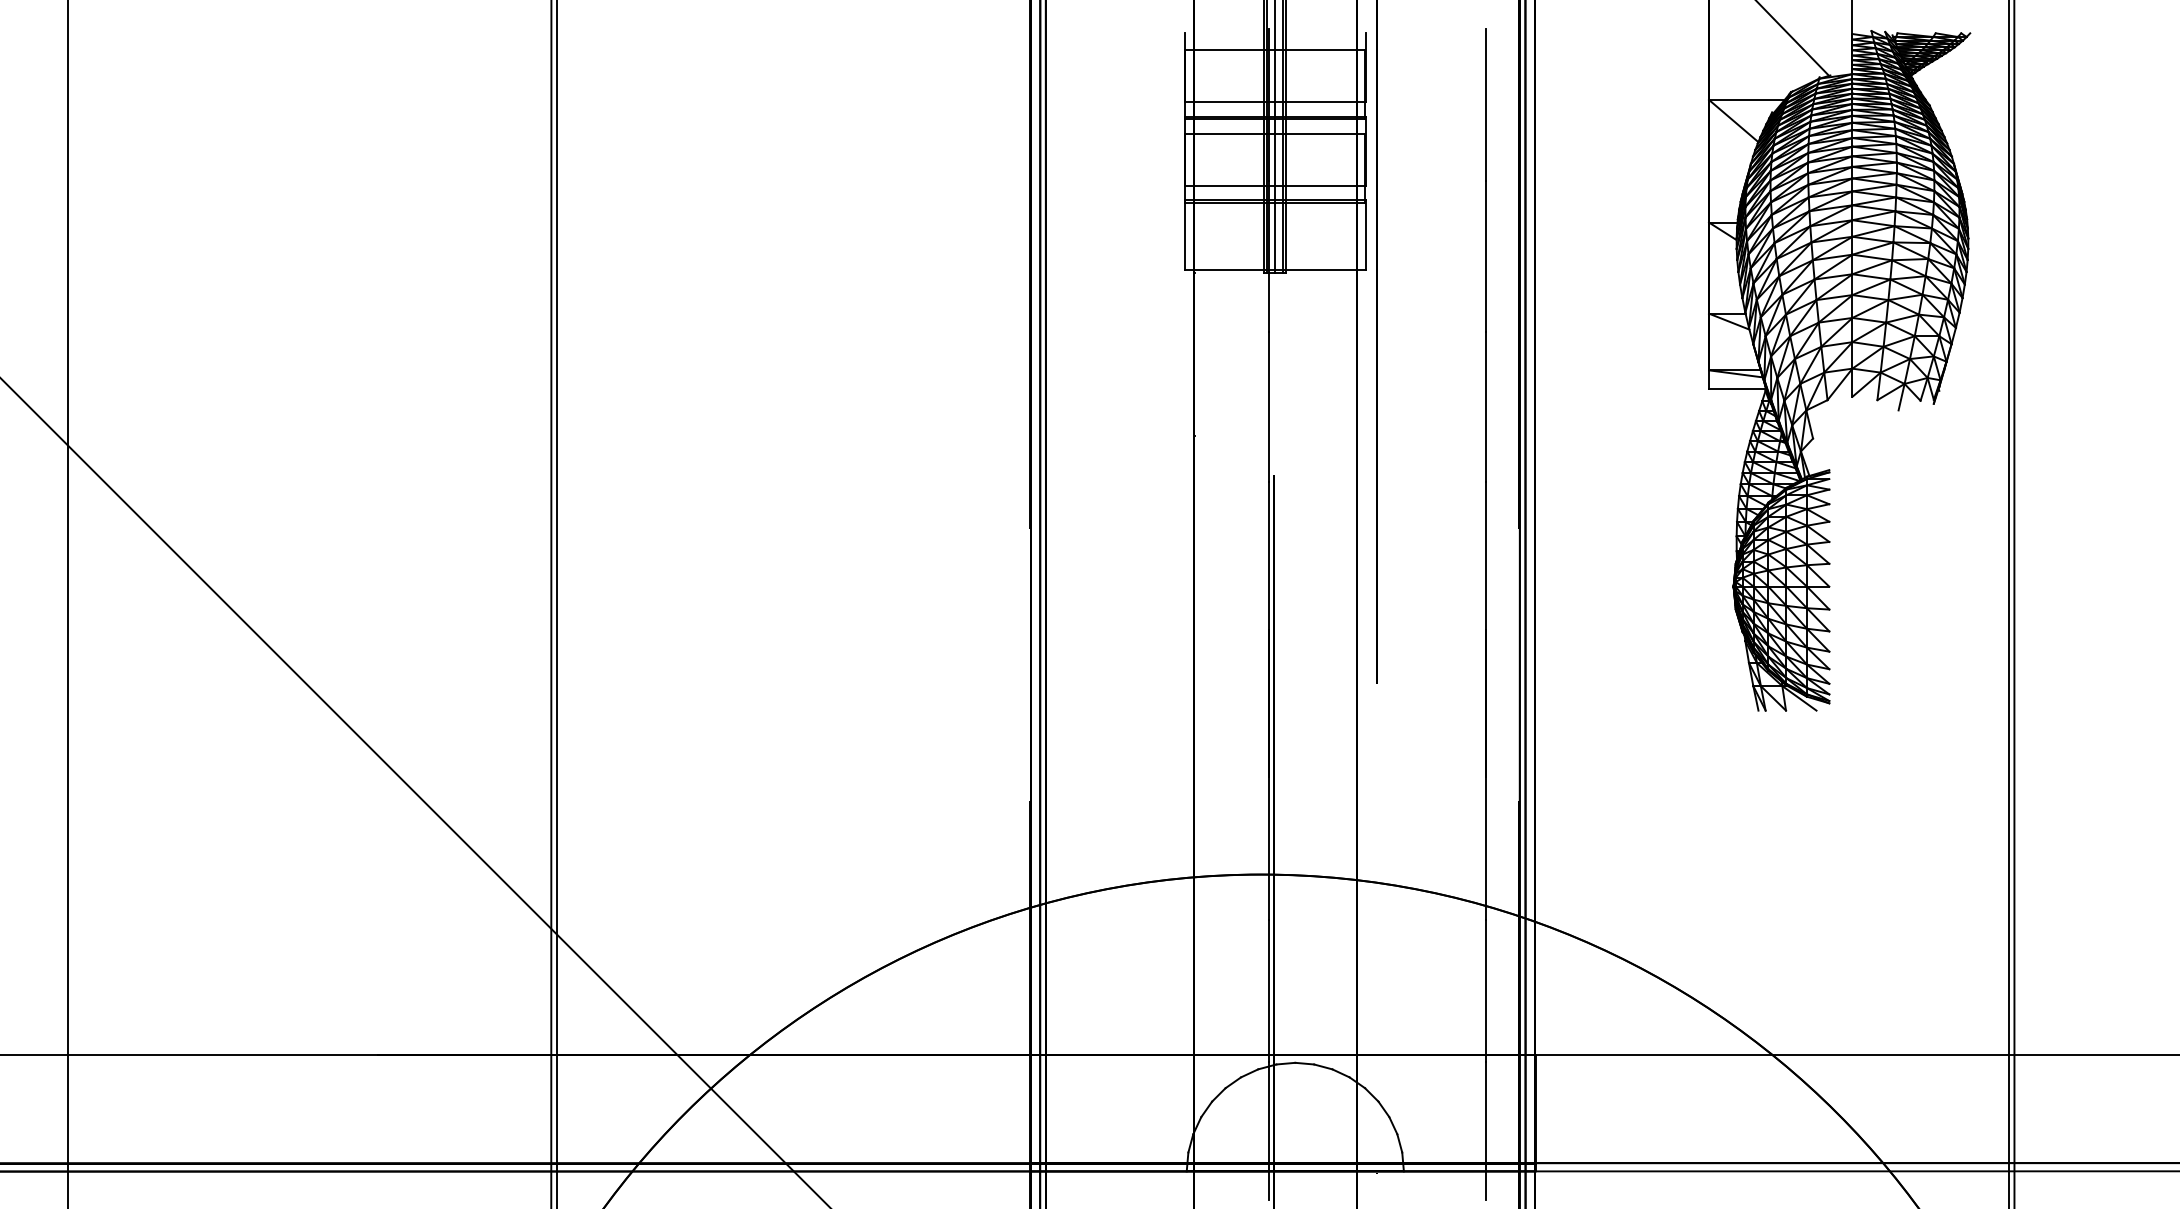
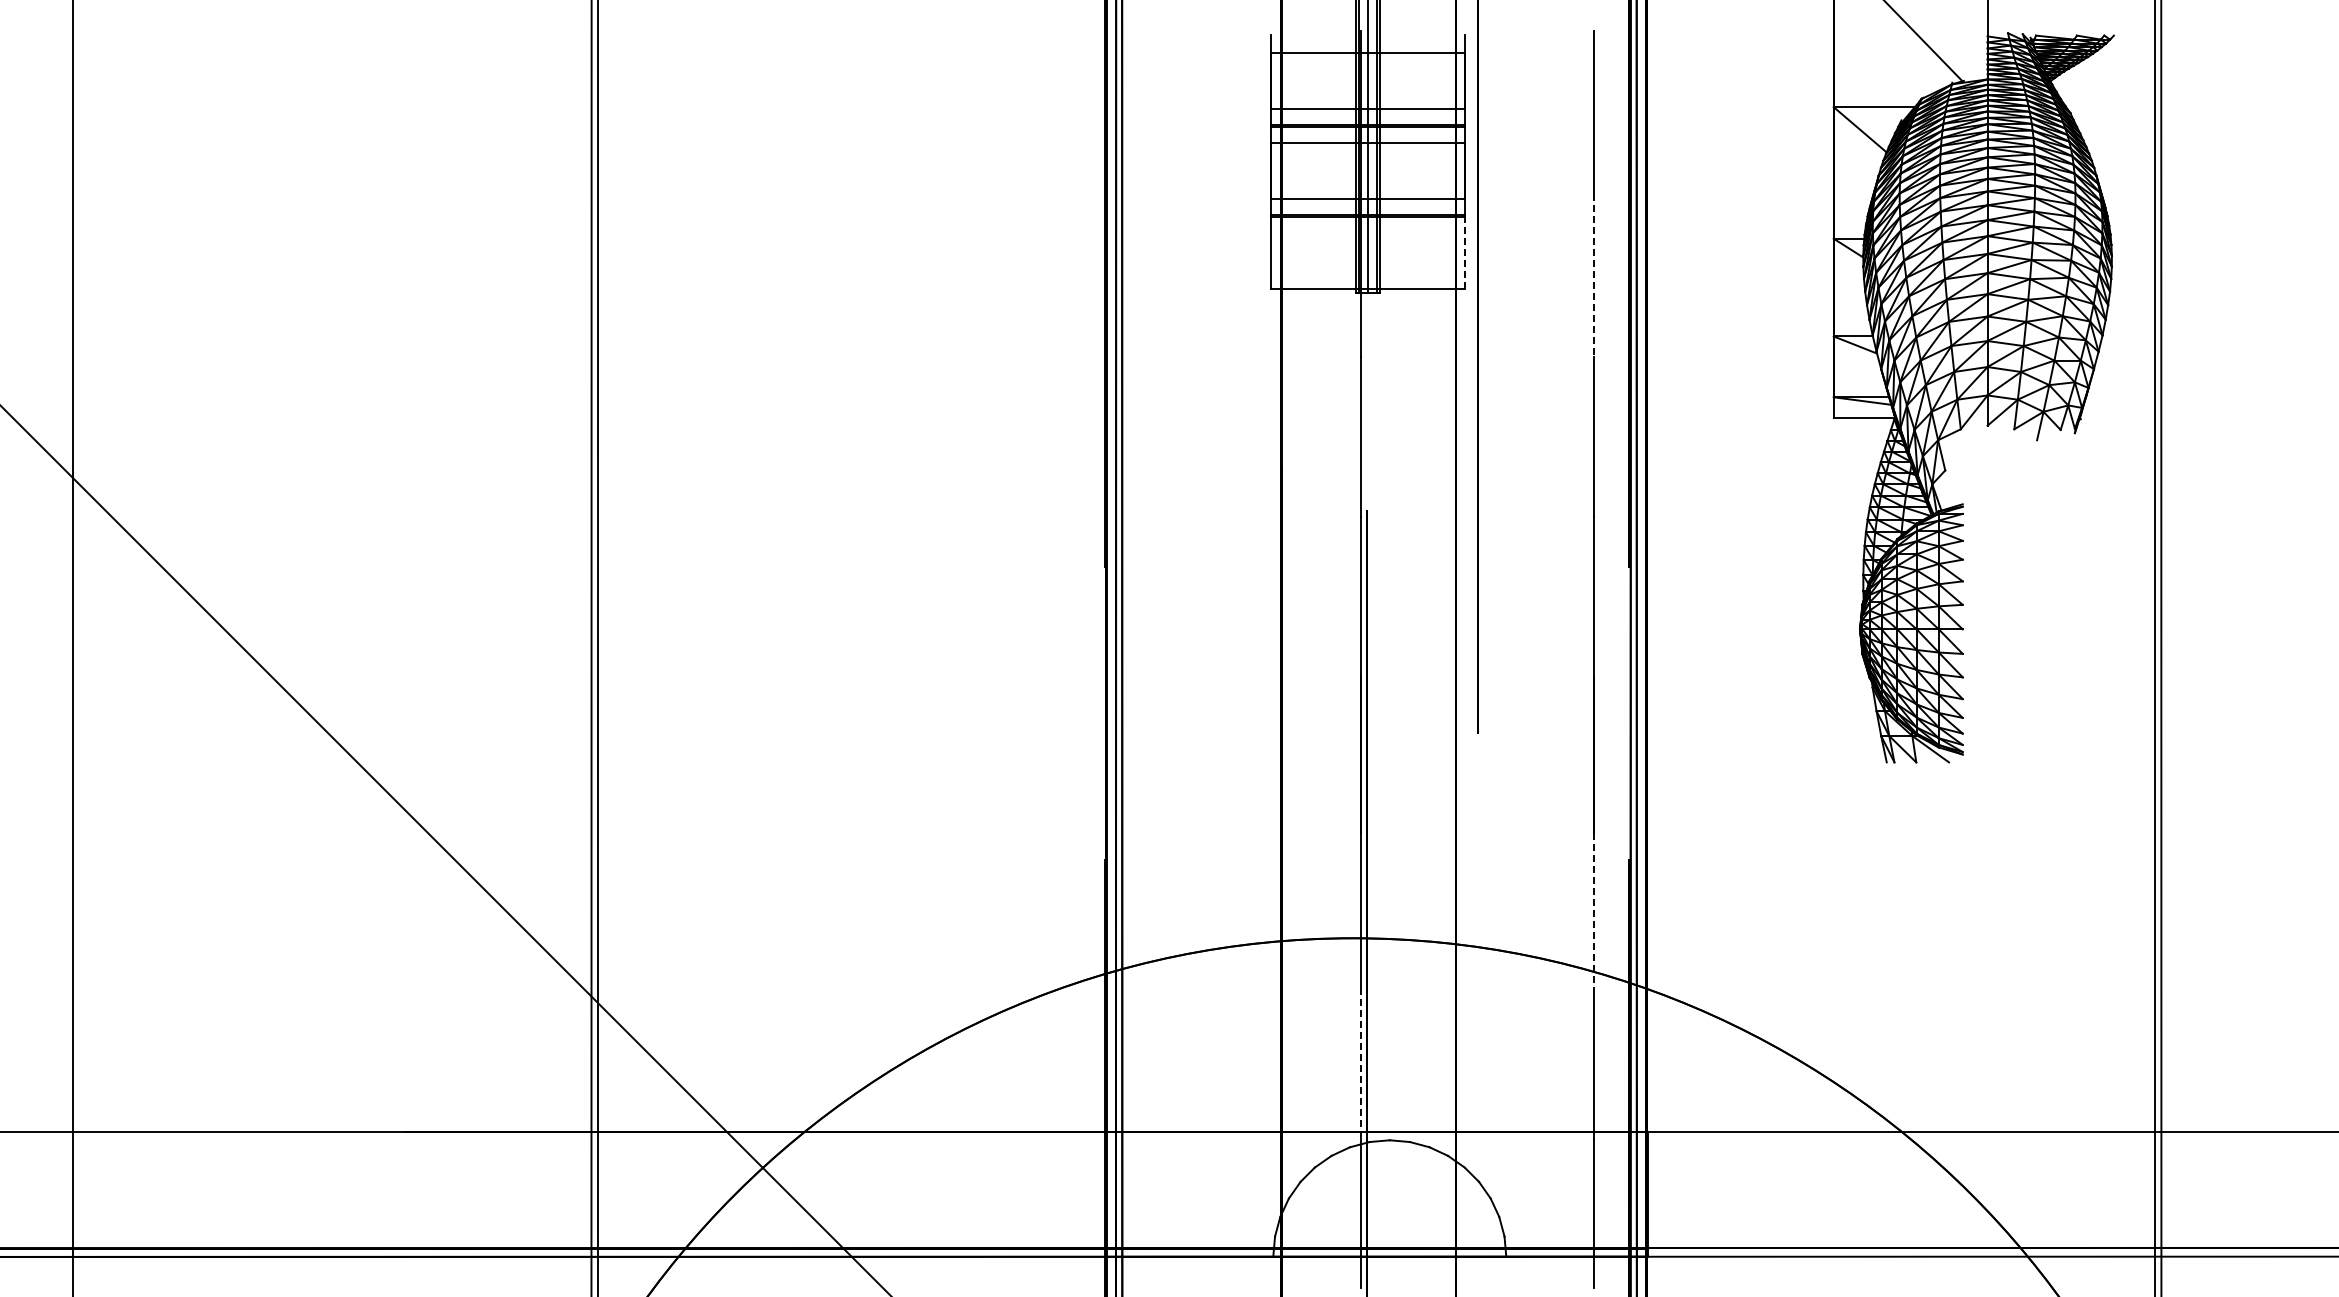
line: (1365, 234) -> (1465, 251), solid -> dashed
line: (1486, 256) -> (1594, 275), solid -> dashed
line: (1486, 848) -> (1594, 910), solid -> dashed
line: (1268, 991) -> (1361, 1063), solid -> dashed

